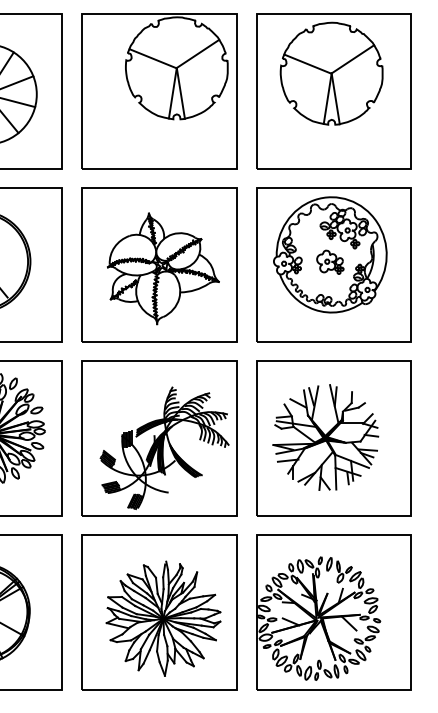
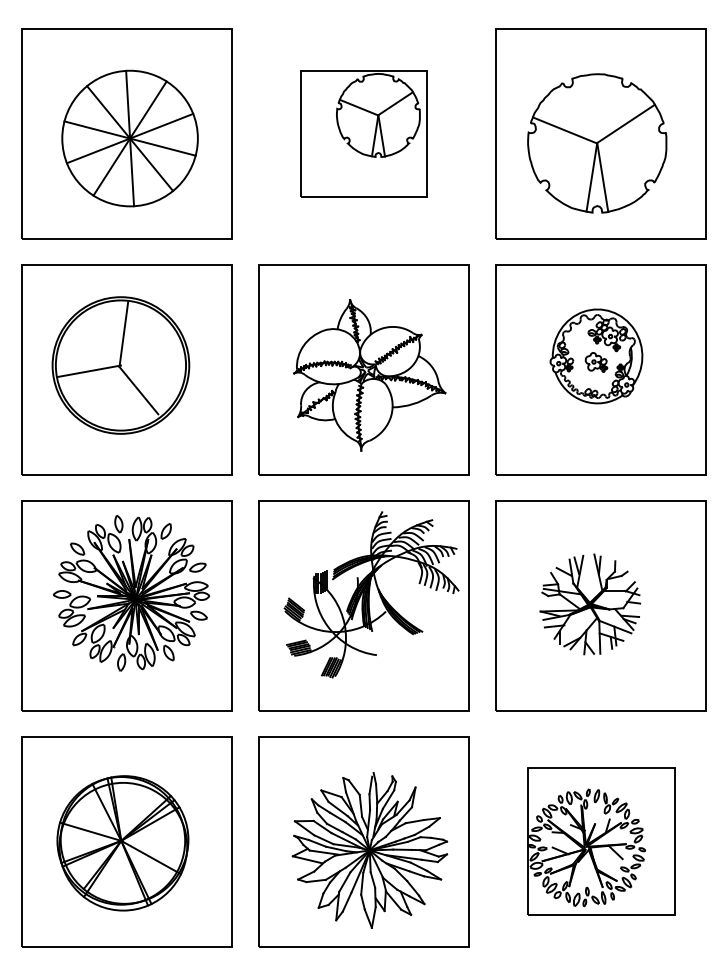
part: (331, 73) -> (597, 143), moved
part: (158, 90) -> (363, 133), size x0.6
part: (330, 254) -> (596, 356), size x0.6
part: (325, 437) -> (590, 604), size x0.7
part: (164, 447) -> (371, 594), moved
part: (333, 612) -> (600, 841), size x0.7

